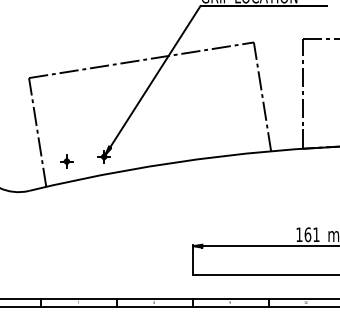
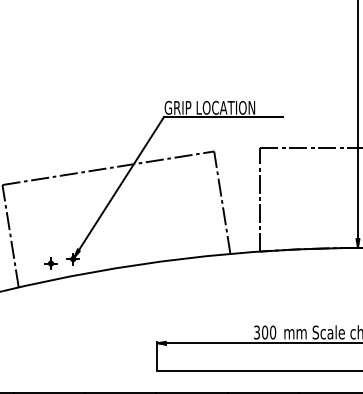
part: (66, 161) -> (50, 263), moved
text: (308, 234) -> (265, 332), 161 -> 300

